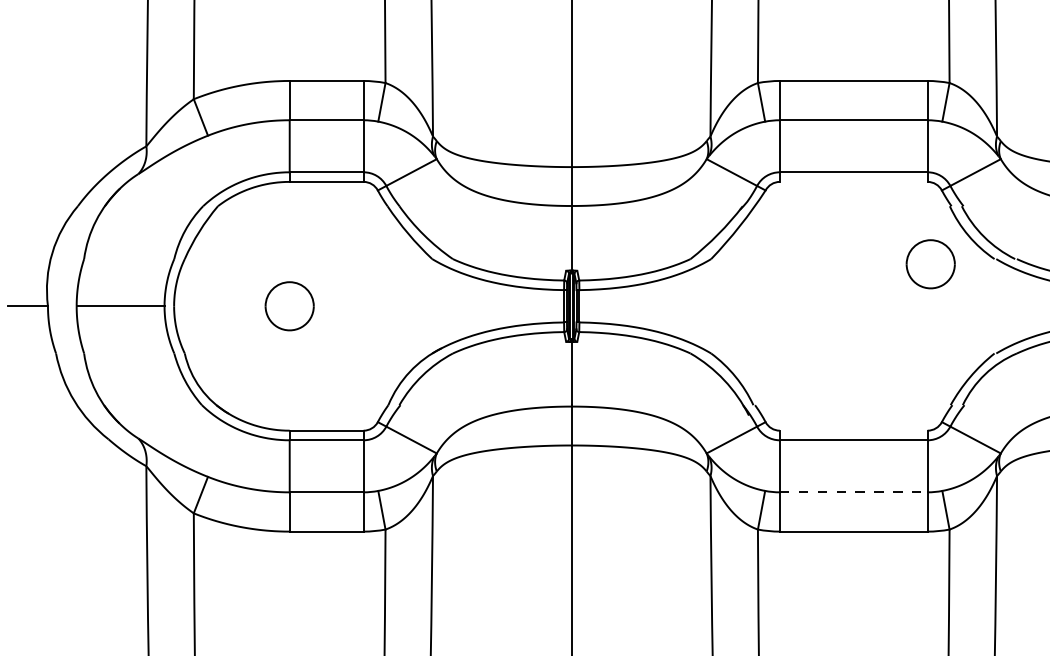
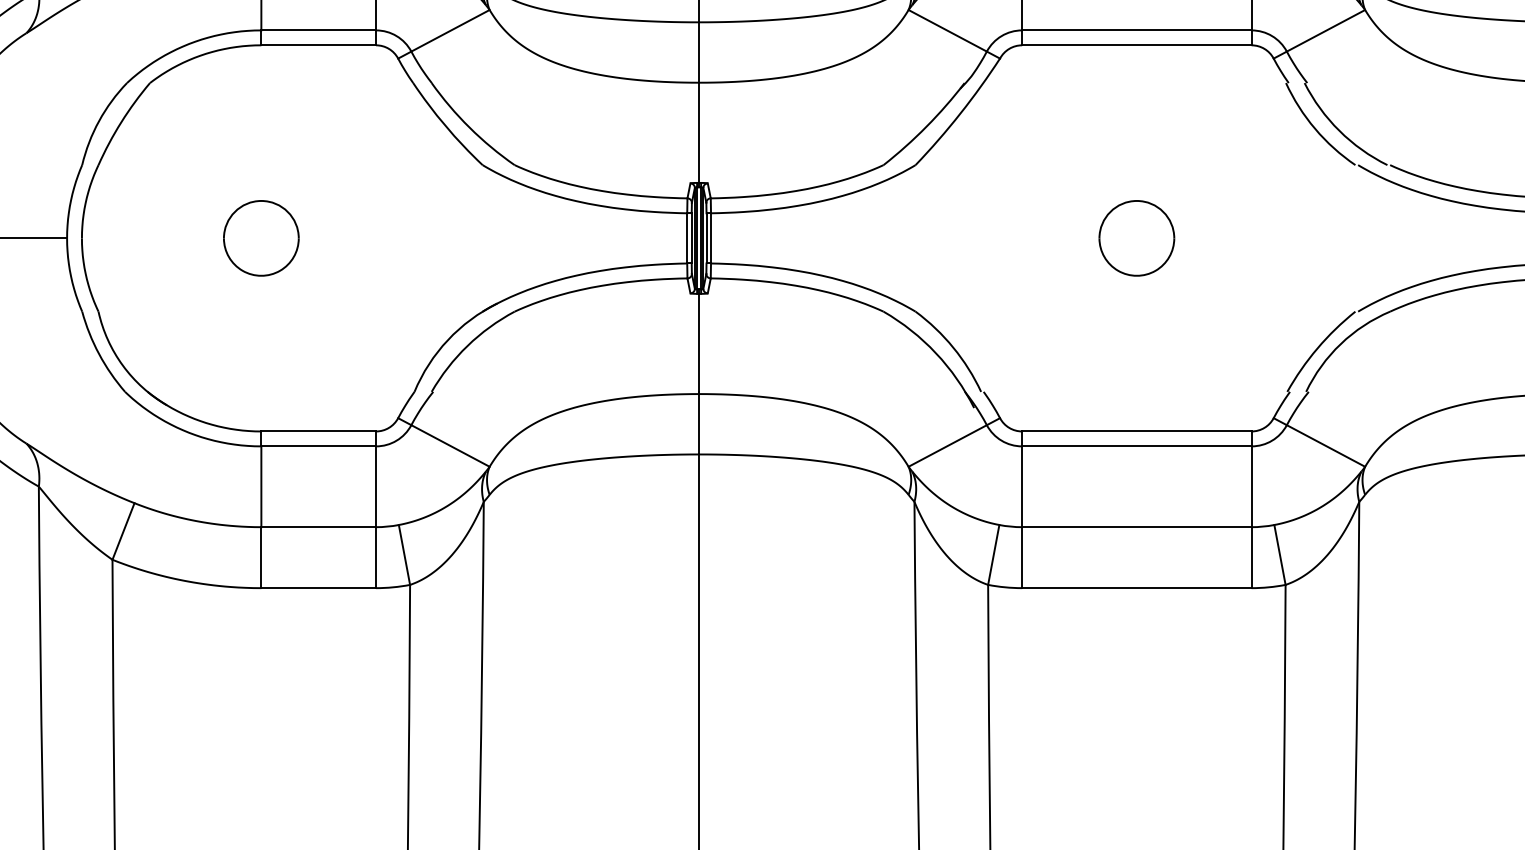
line: (853, 181) -> (1136, 44), added
part: (930, 264) -> (1136, 238), moved
line: (853, 430) -> (1136, 431), added
line: (853, 492) -> (1136, 527), dashed -> solid

